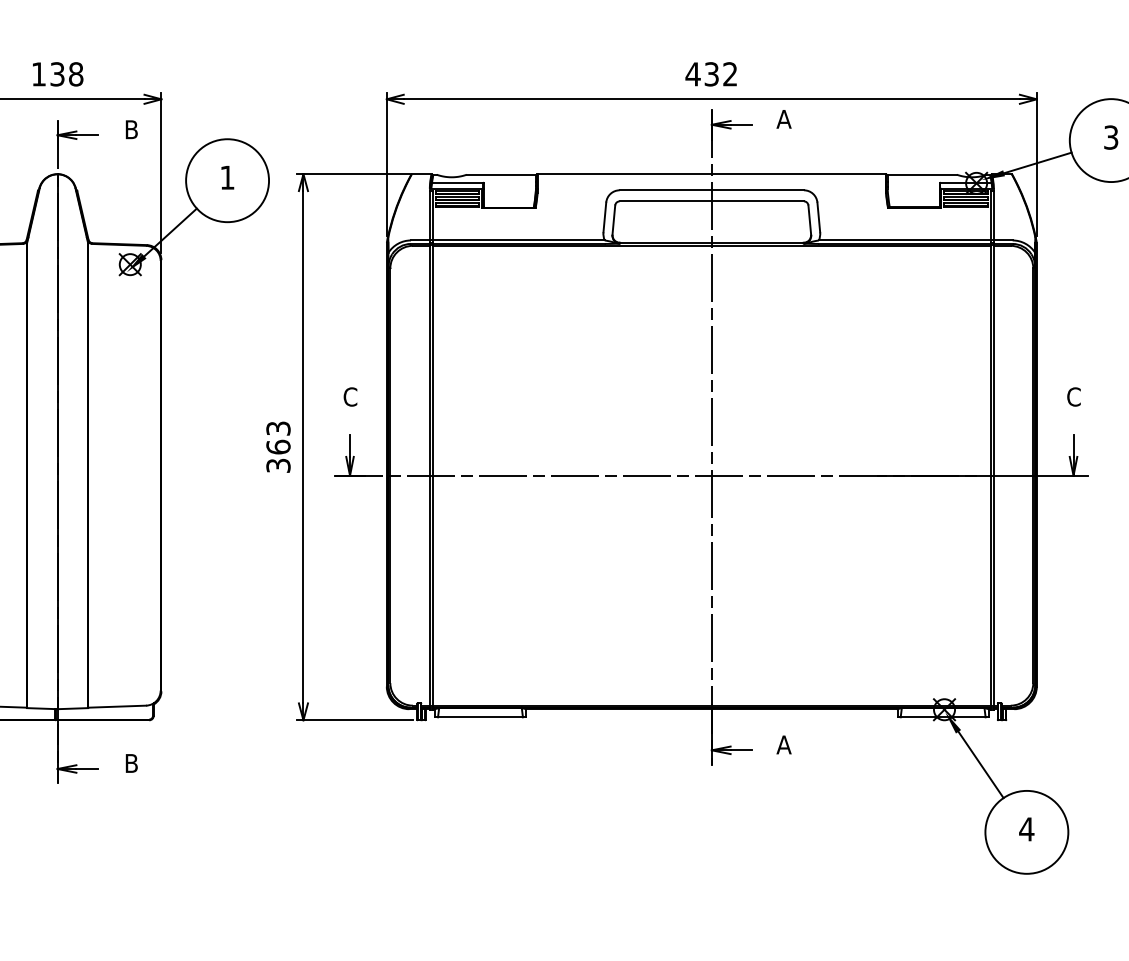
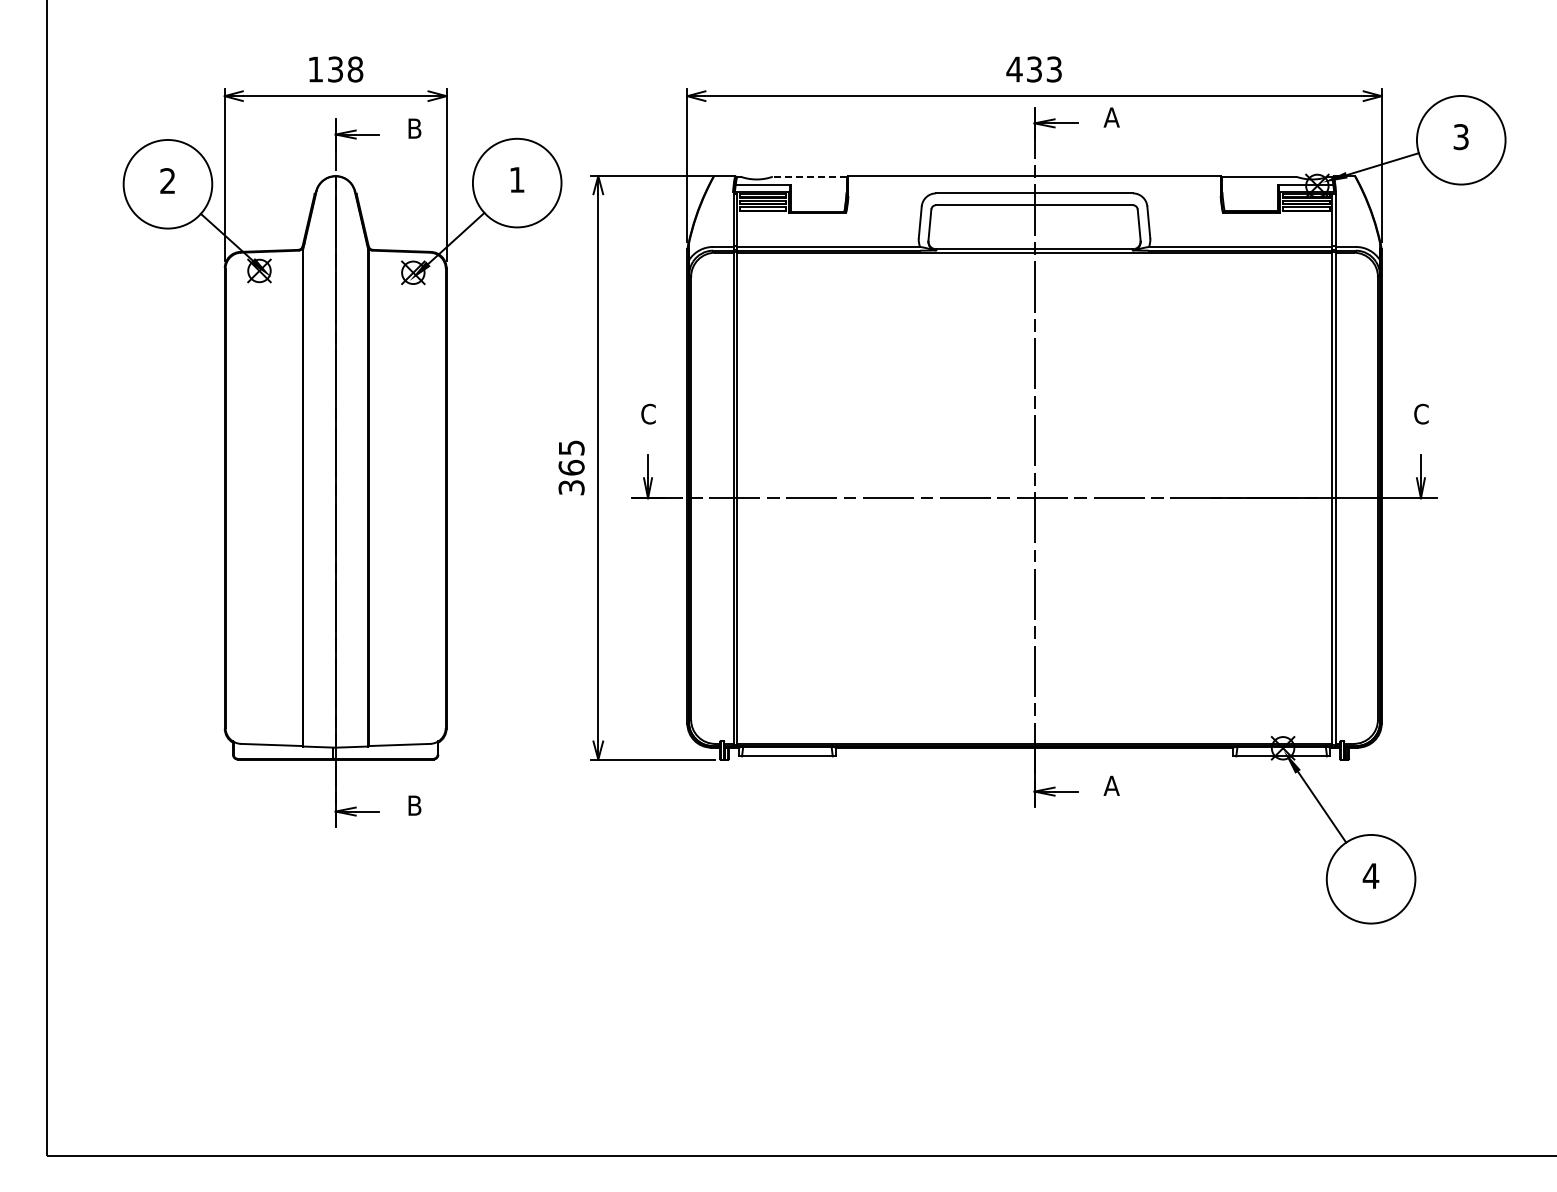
text: (729, 74) -> (1053, 69), 432 -> 433
line: (501, 174) -> (809, 176), solid -> dashed
text: (277, 428) -> (570, 447), 363 -> 365

